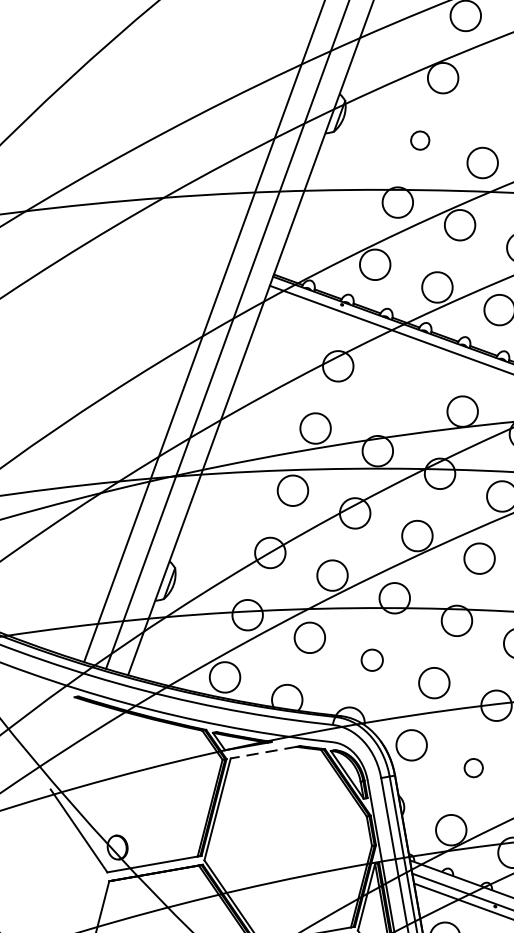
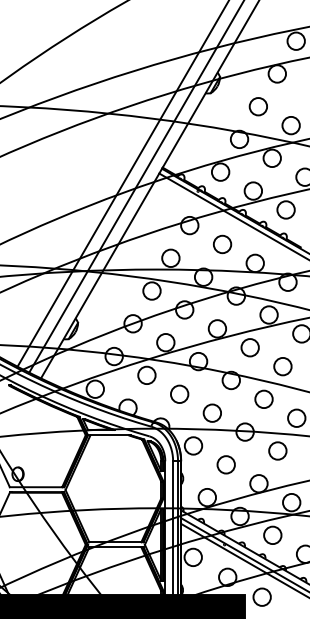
circle: (418, 140) -> (257, 106), size x1.67
circle: (400, 389) -> (222, 244), added
circle: (371, 659) -> (179, 393), size x1.43
line: (263, 752) -> (109, 435), dashed -> solid
circle: (472, 767) -> (225, 464), size x1.67

